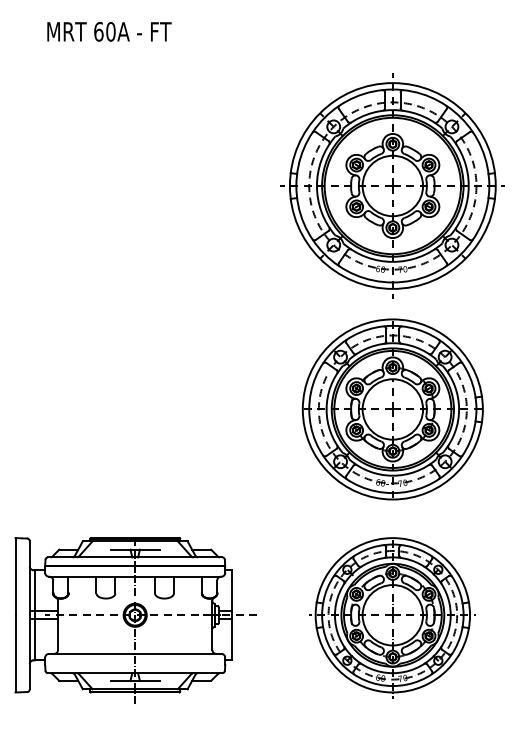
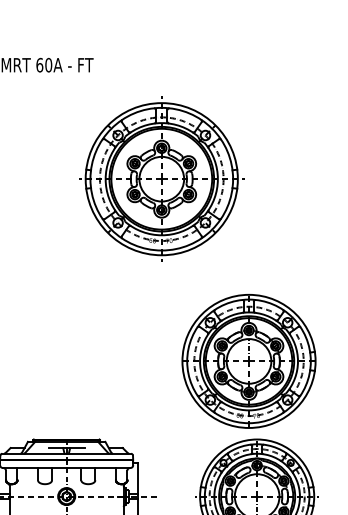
part: (392, 185) -> (161, 178), moved
part: (392, 409) -> (248, 361), moved

